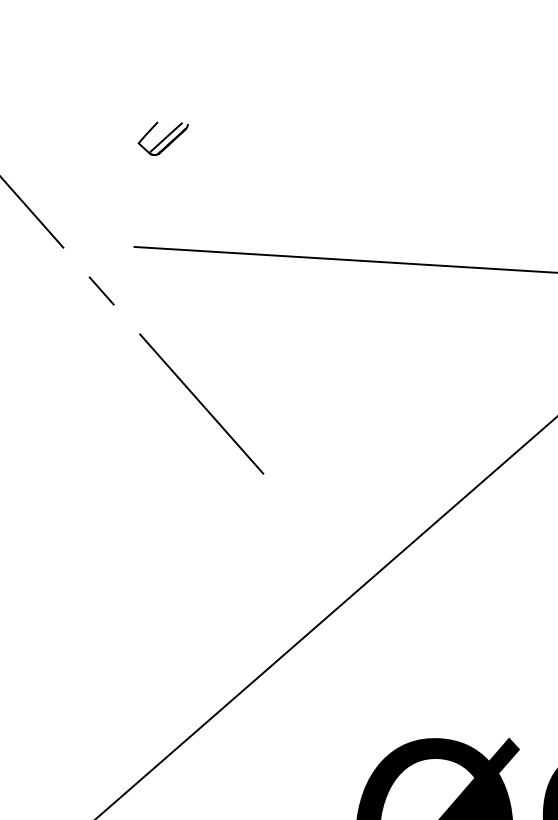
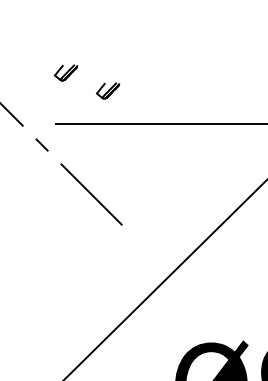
part: (251, 182) -> (108, 90), added

